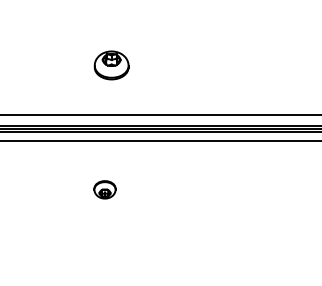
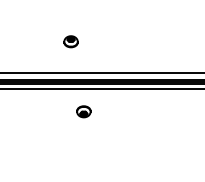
part: (110, 65) -> (70, 41), size x0.62
part: (104, 189) -> (83, 111), moved

